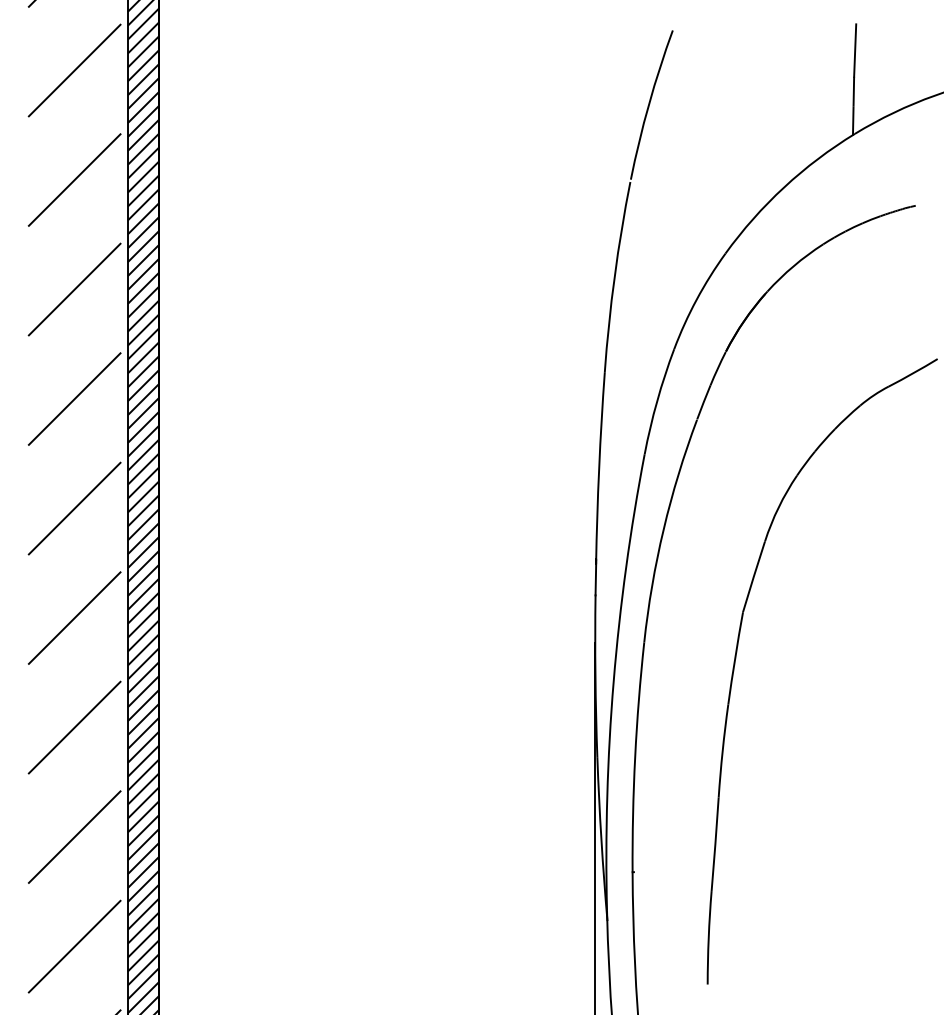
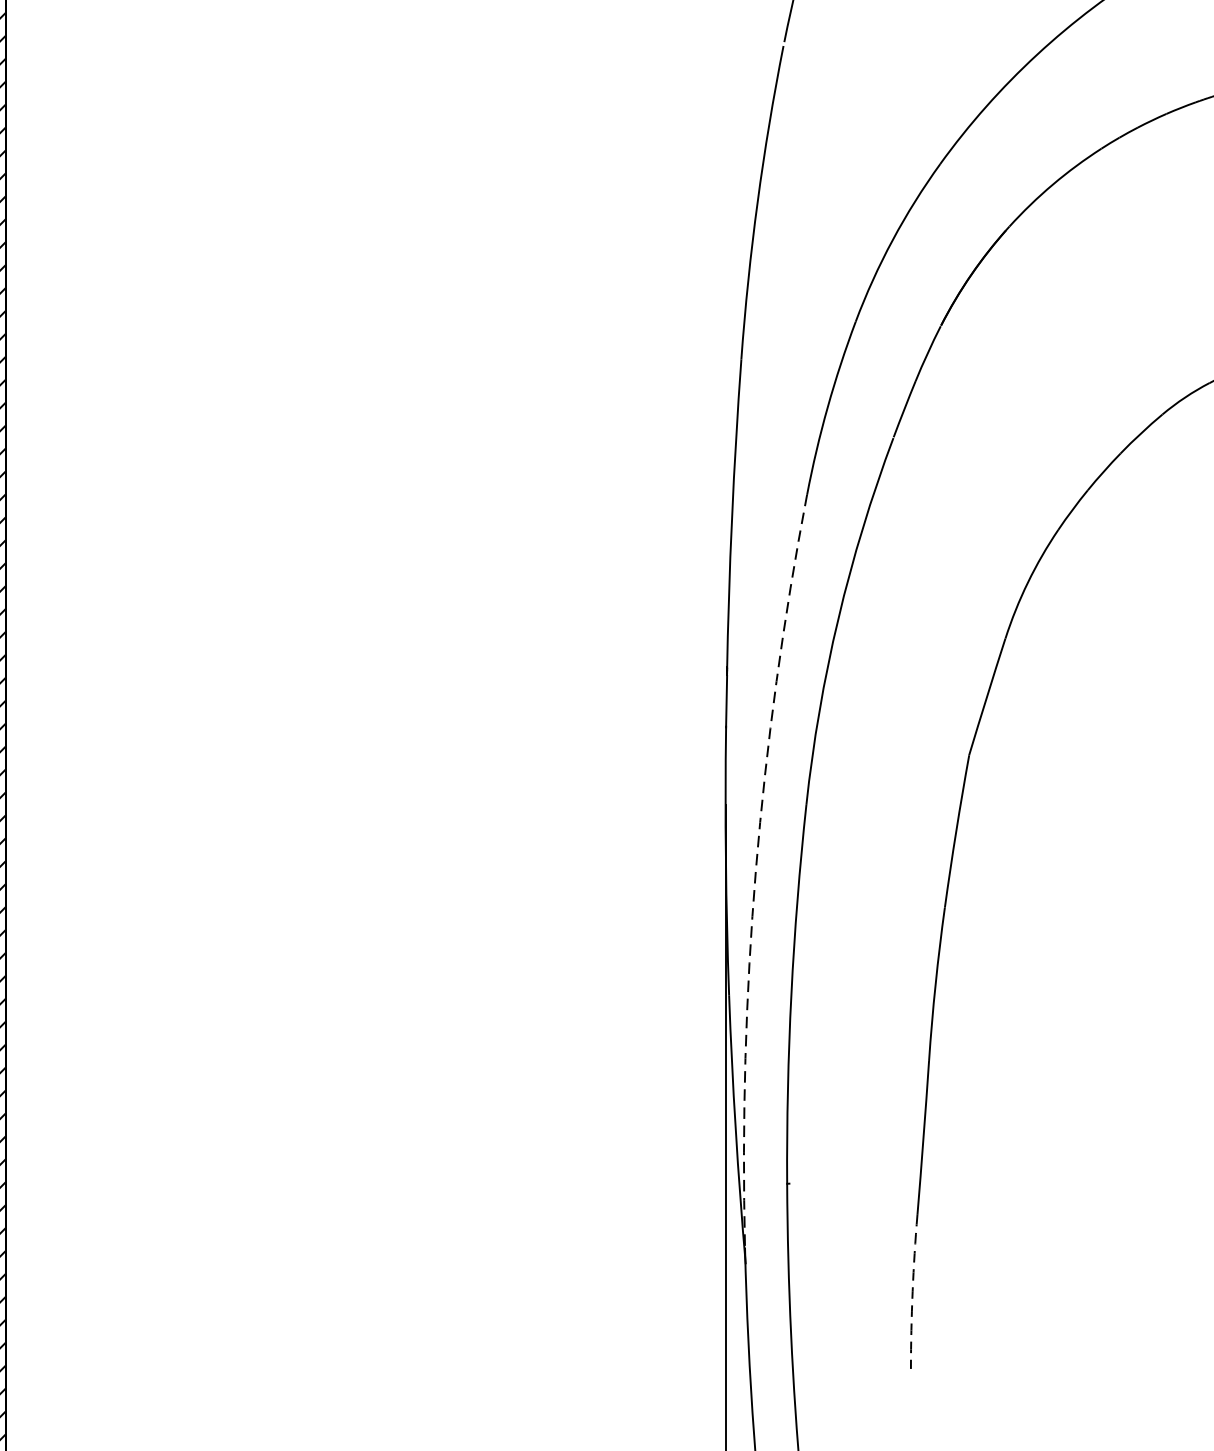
arc: (613, 681) -> (755, 869), solid -> dashed
arc: (708, 937) -> (912, 1291), solid -> dashed

